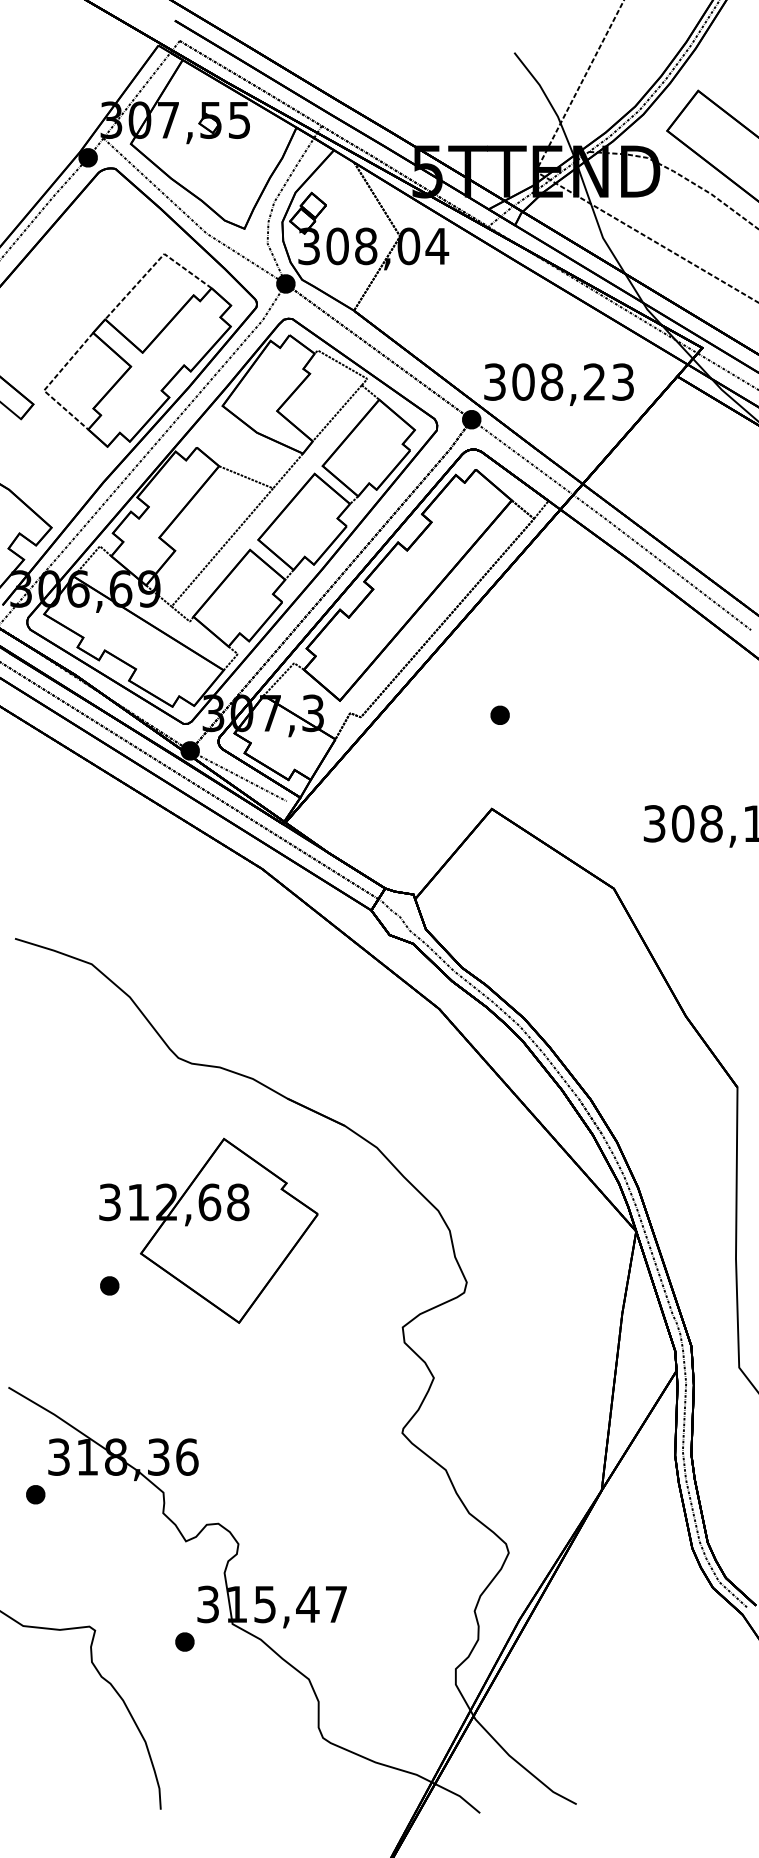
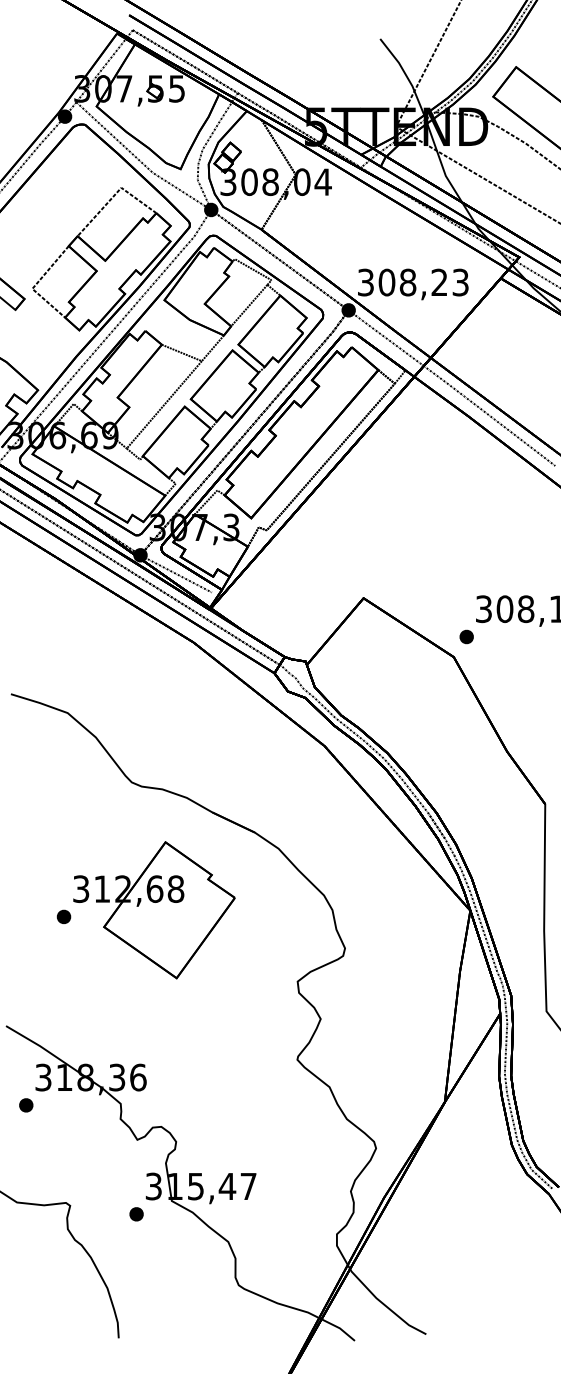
part: (499, 714) -> (466, 636), moved
part: (109, 1285) -> (63, 916), moved

